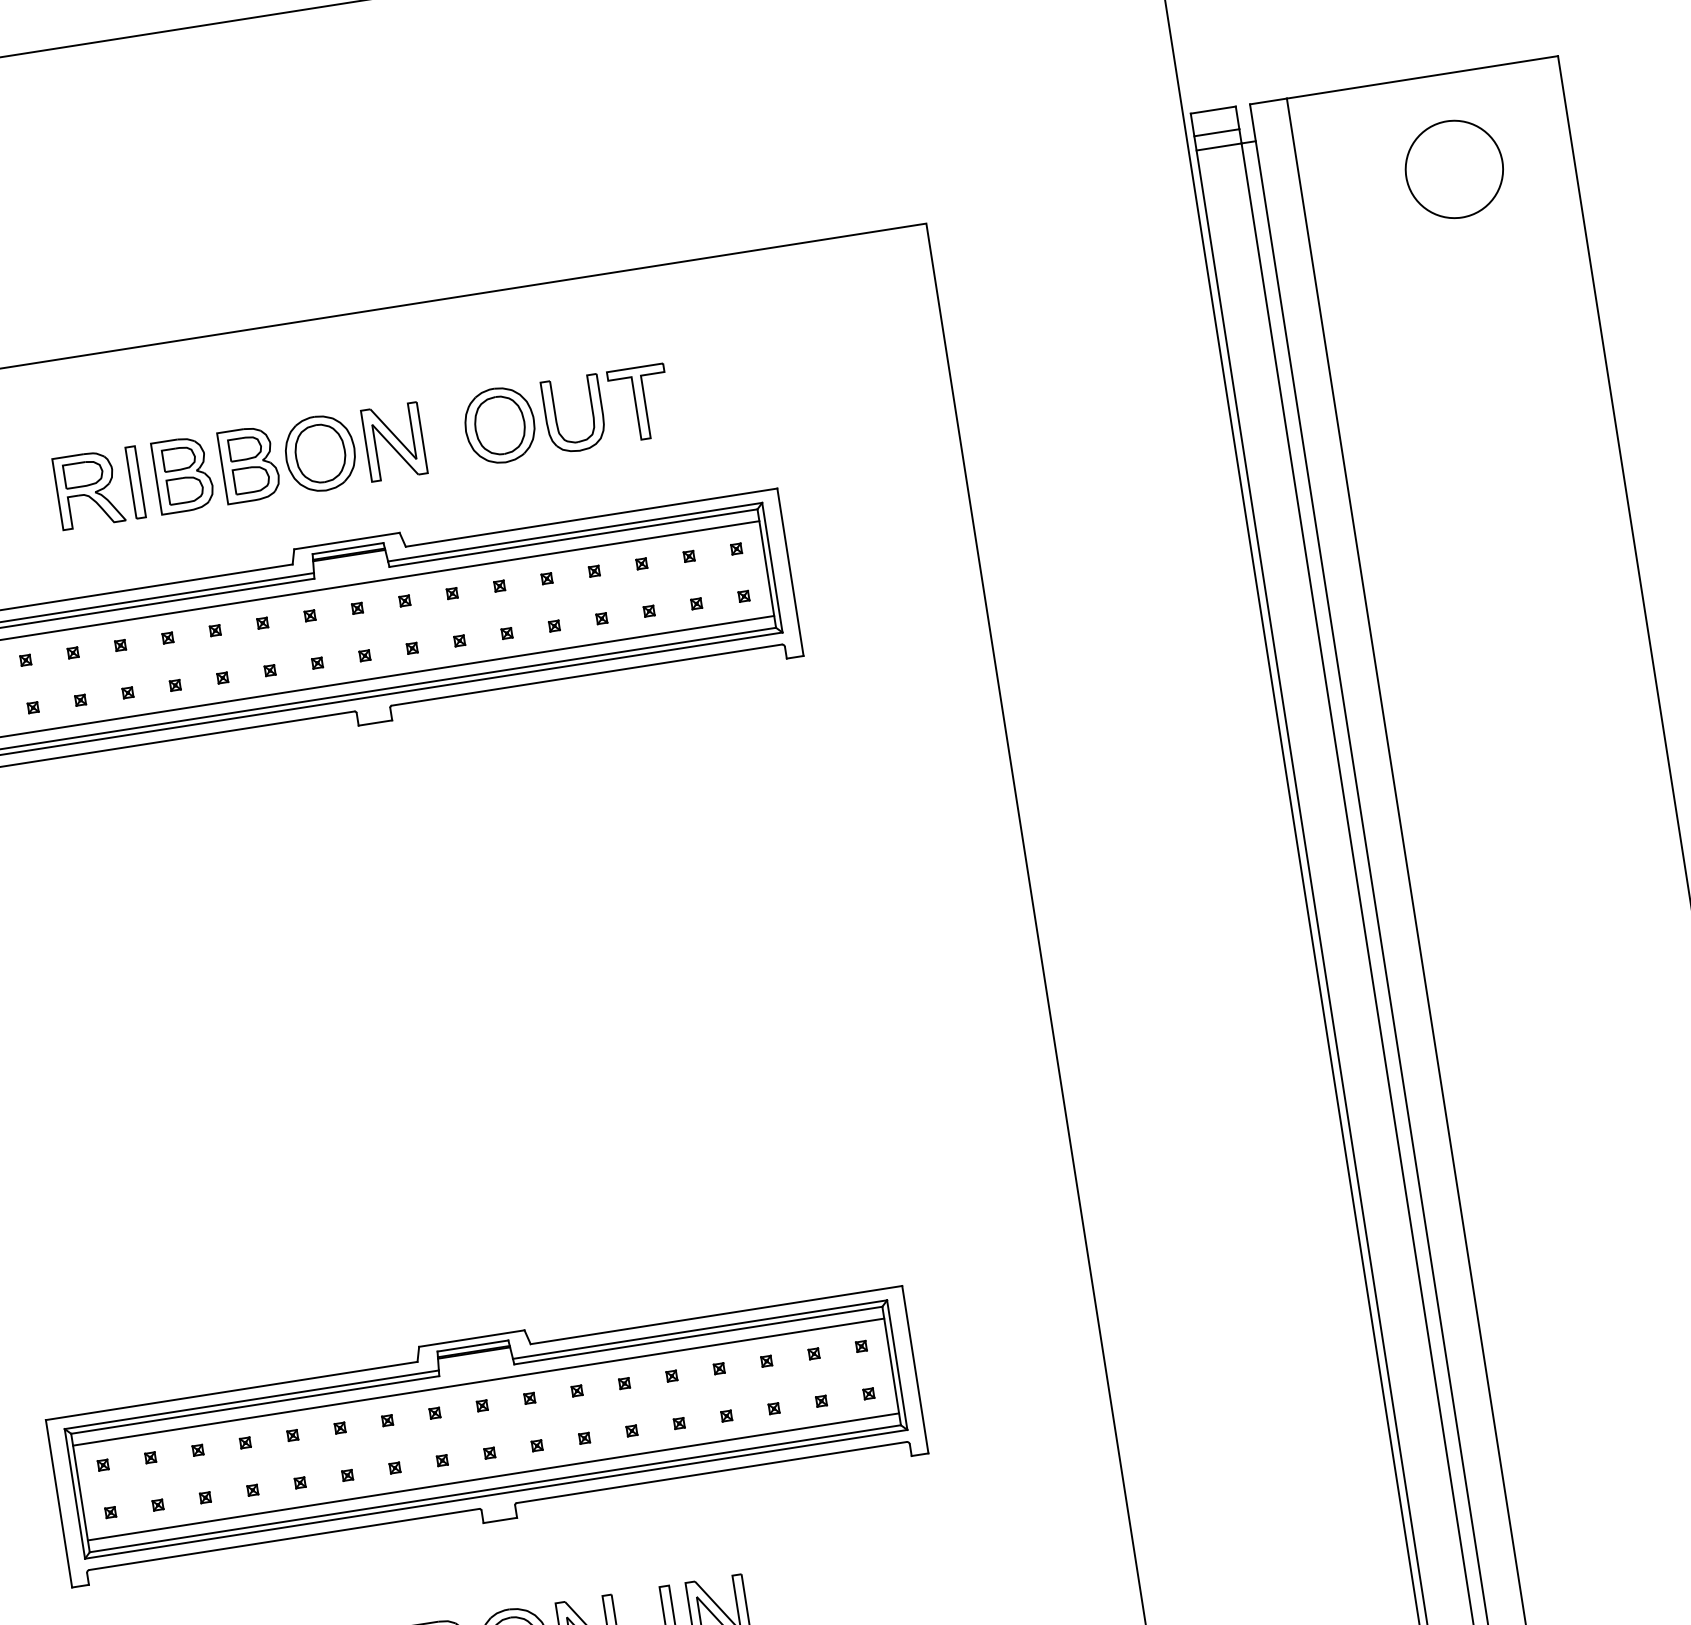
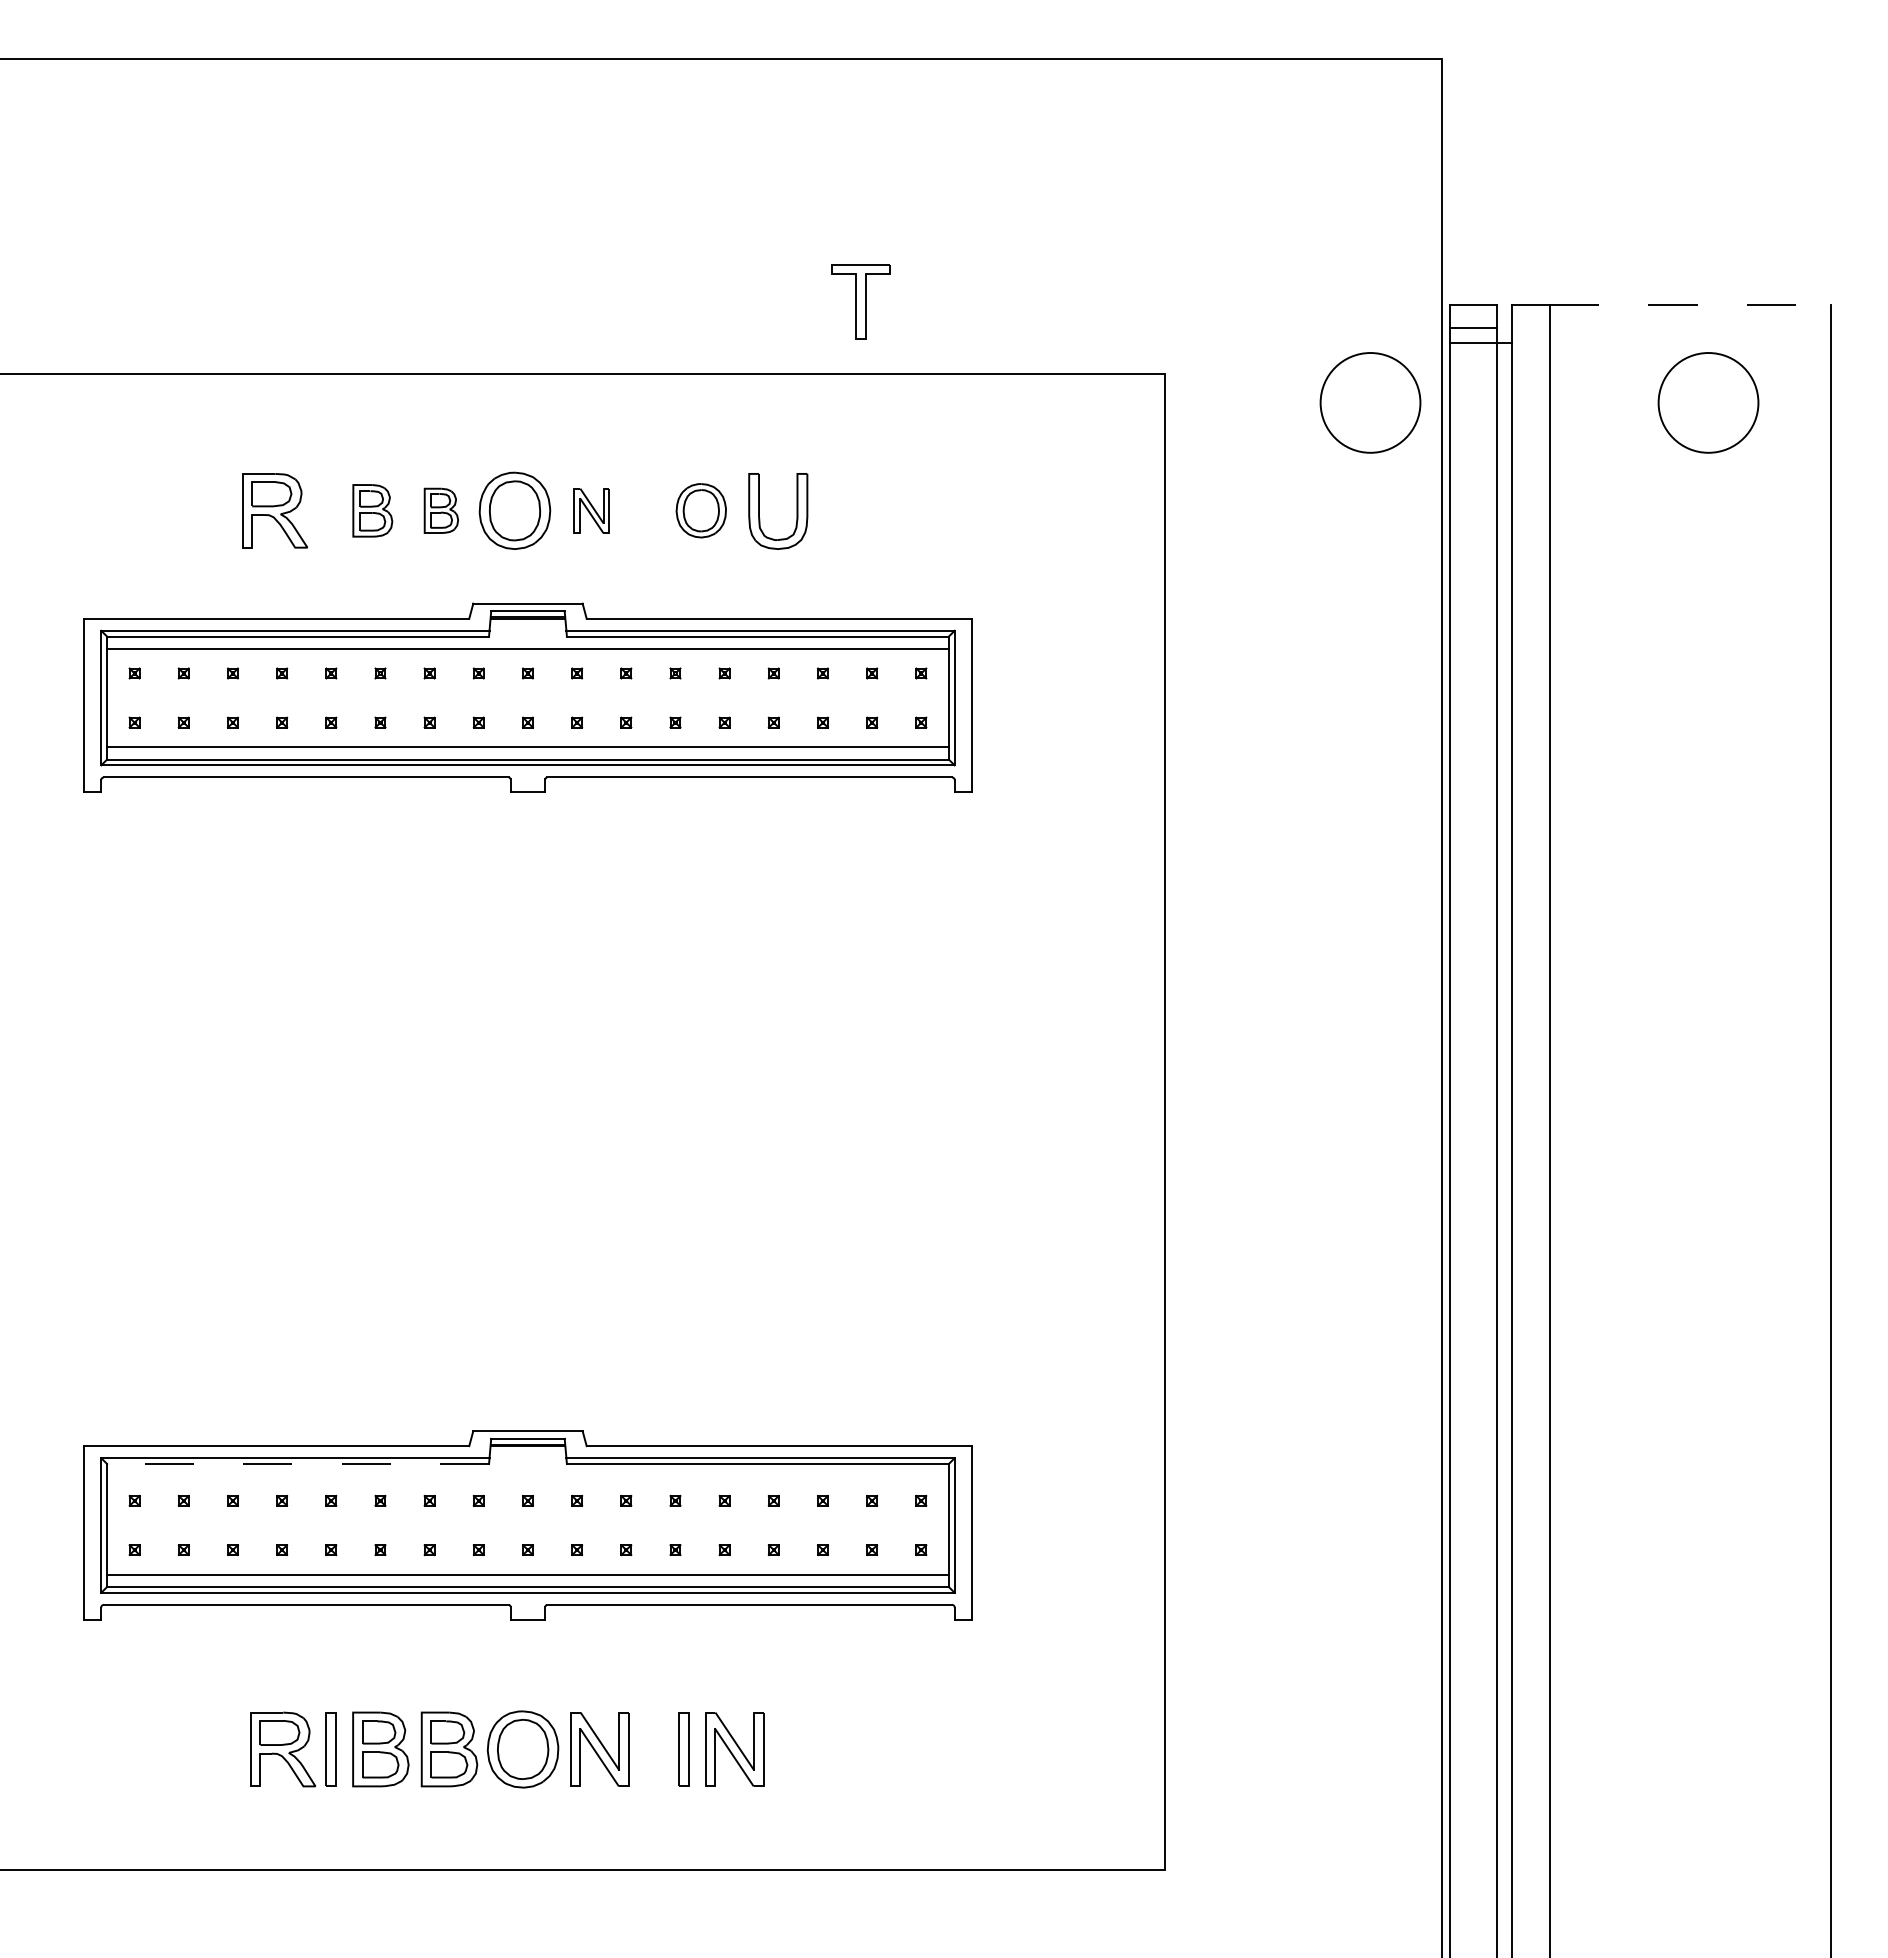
line: (1422, 77) -> (1690, 304), solid -> dashed
circle: (1128, 220) -> (1370, 402), added
part: (639, 403) -> (860, 301), moved
part: (500, 425) -> (701, 510), size x0.7
part: (394, 441) -> (591, 510), size x0.6
part: (249, 464) -> (441, 510), size x0.6
part: (183, 474) -> (372, 510), size x0.7
part: (134, 482) -> (322, 510), removed
line: (478, 1382) -> (527, 1476), removed
line: (255, 1405) -> (298, 1464), solid -> dashed

